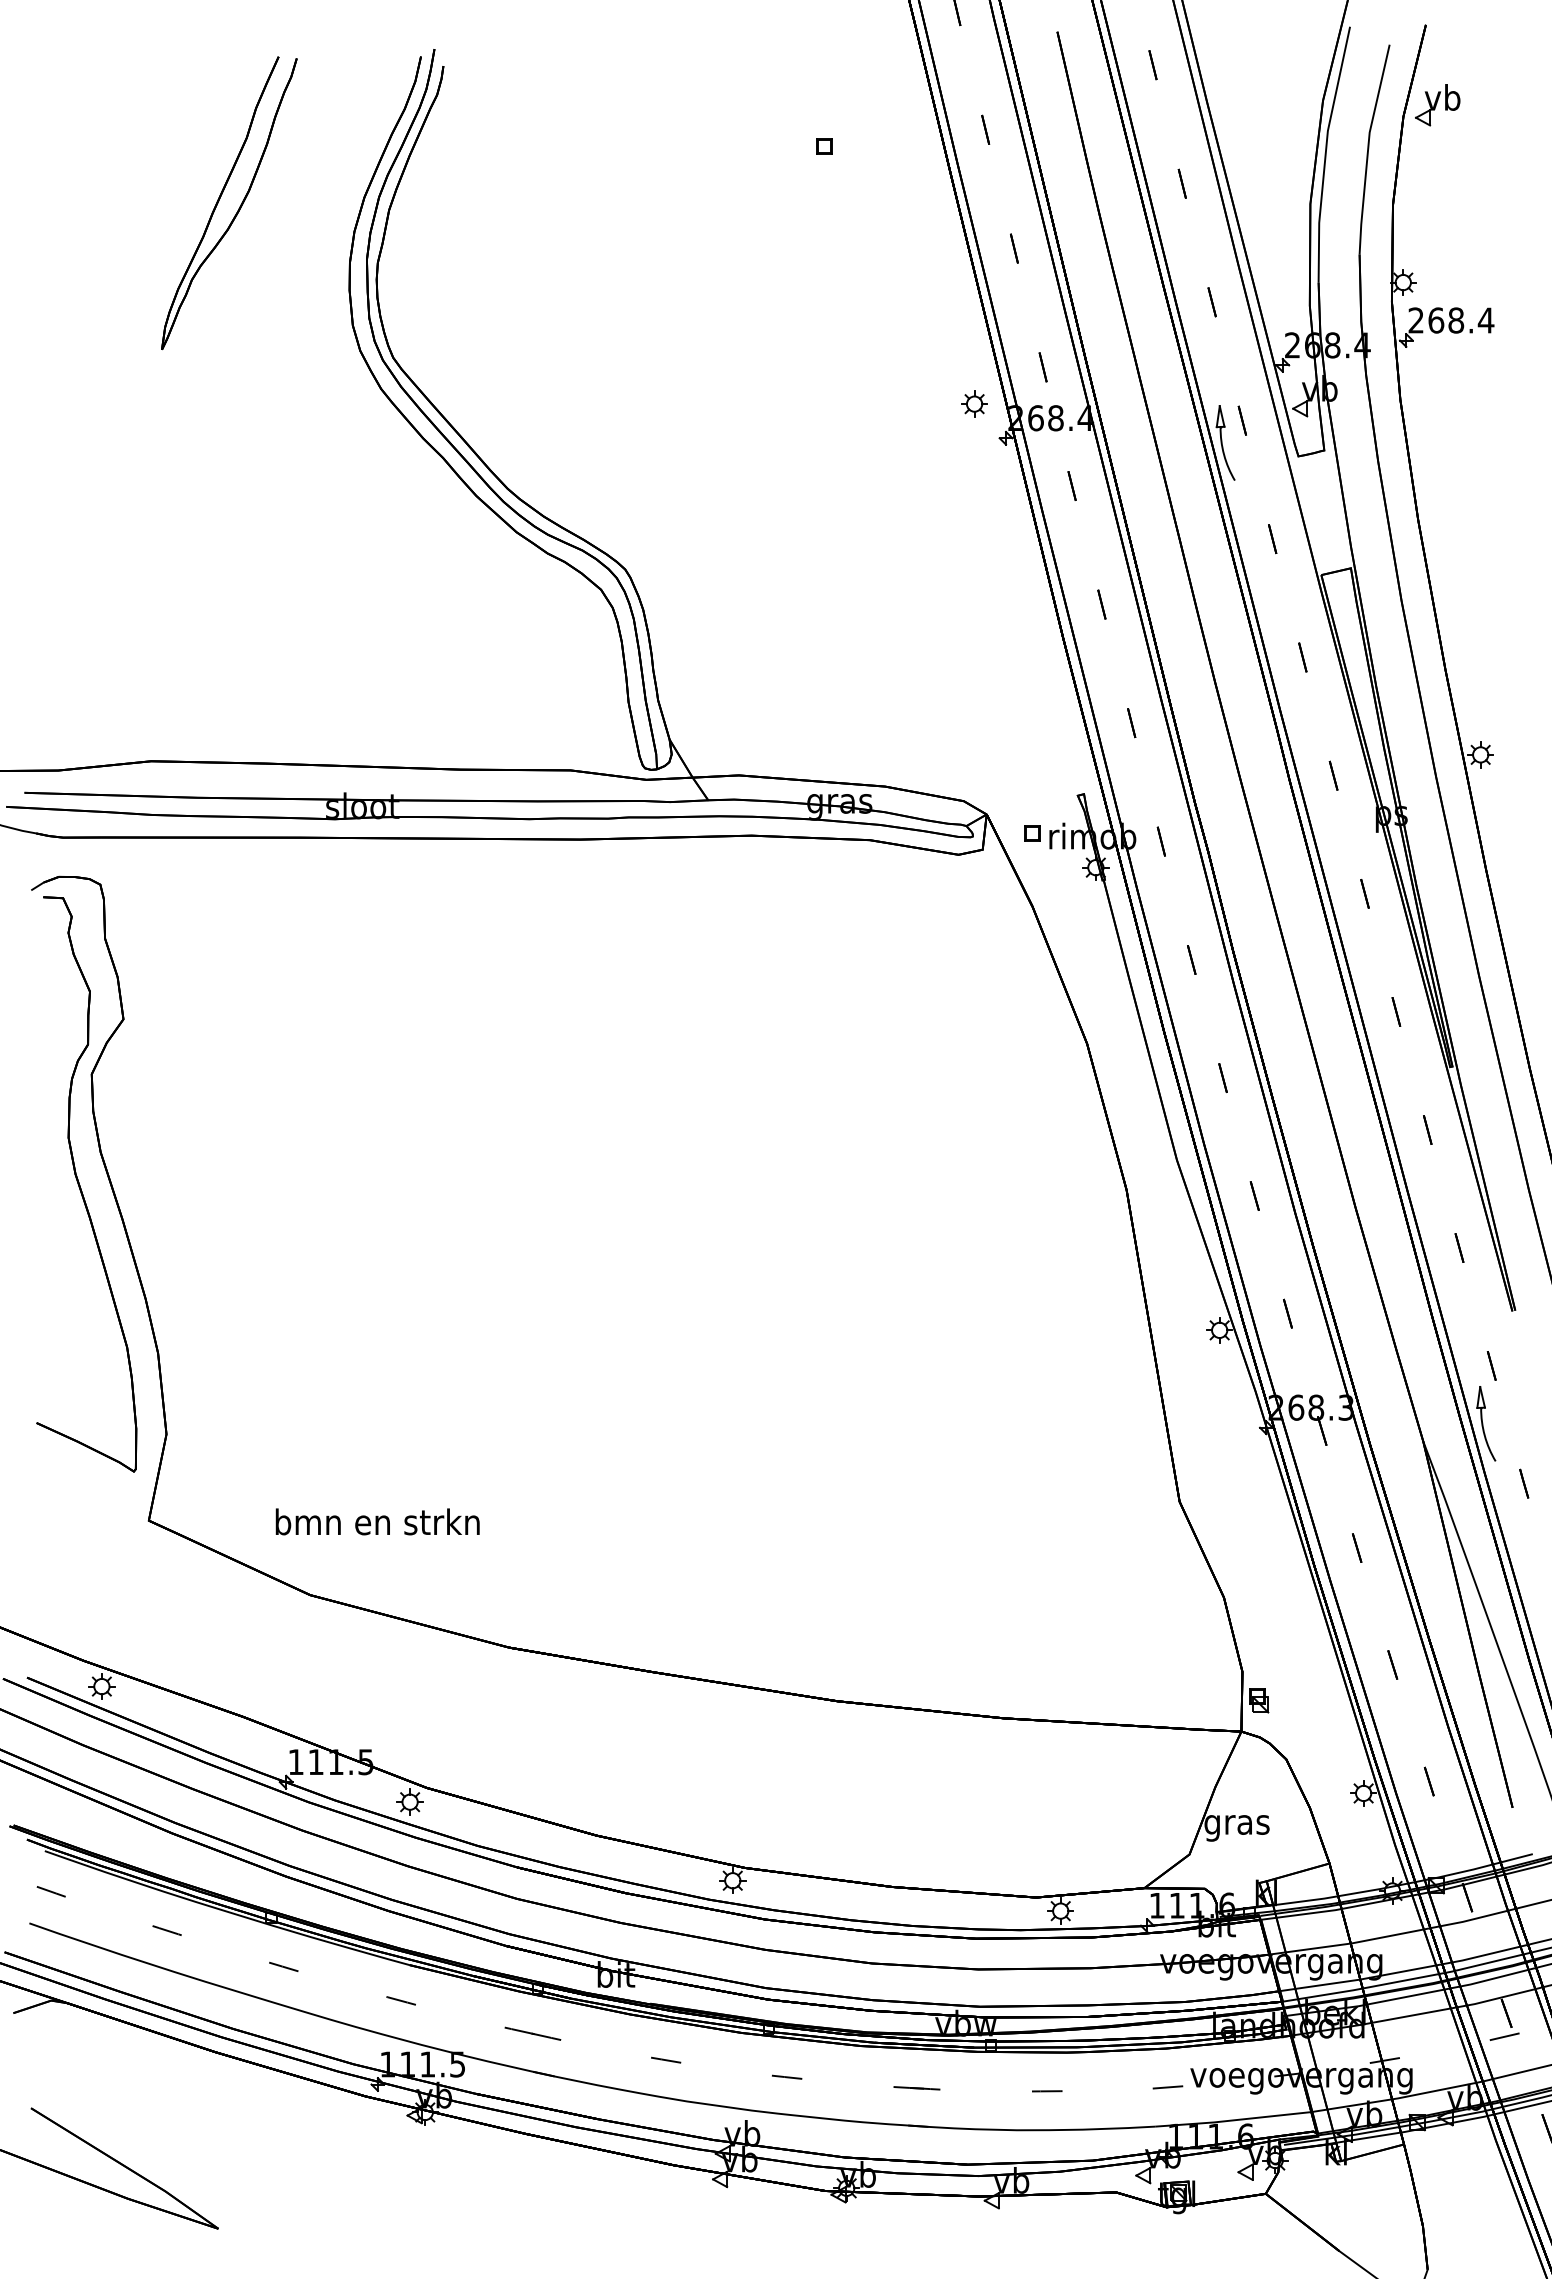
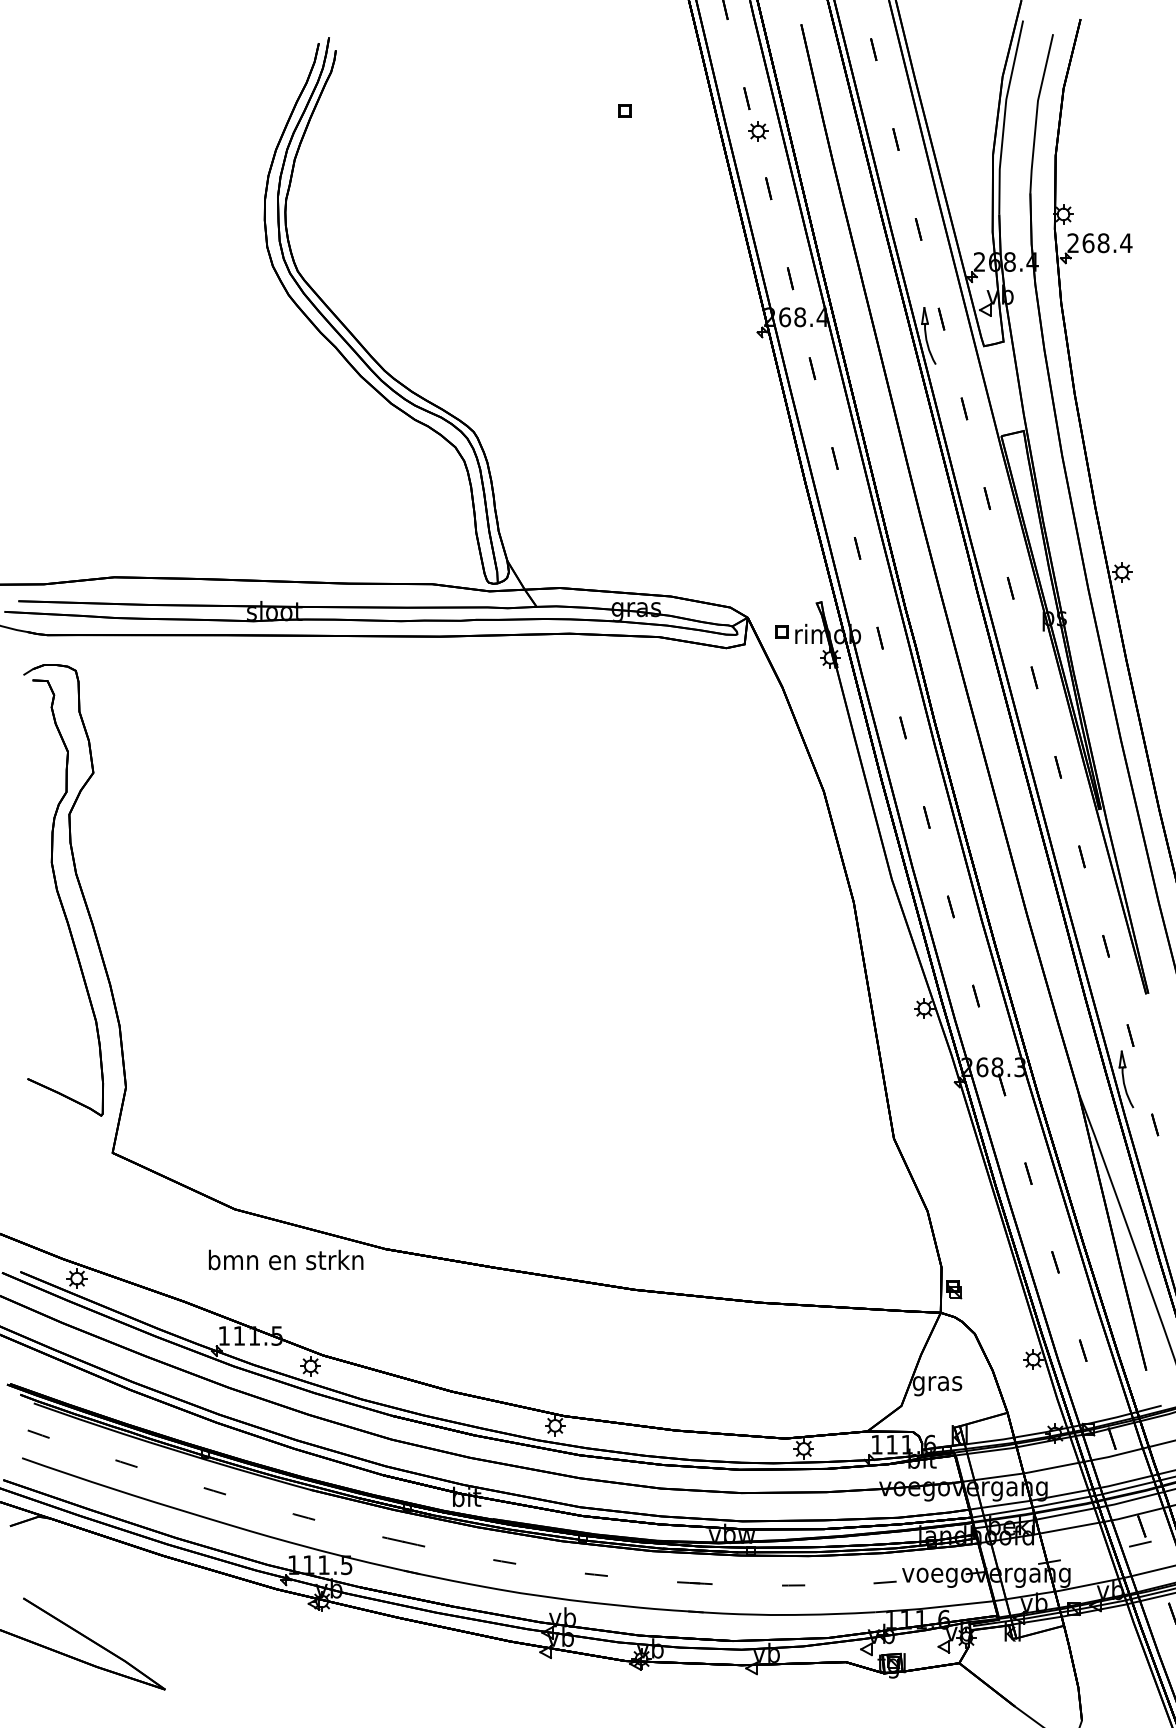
part: (1437, 105) -> (1089, 80), removed
part: (219, 201) -> (166, 152), removed
part: (974, 403) -> (758, 131), moved
text: (377, 1521) -> (285, 1259), moved

